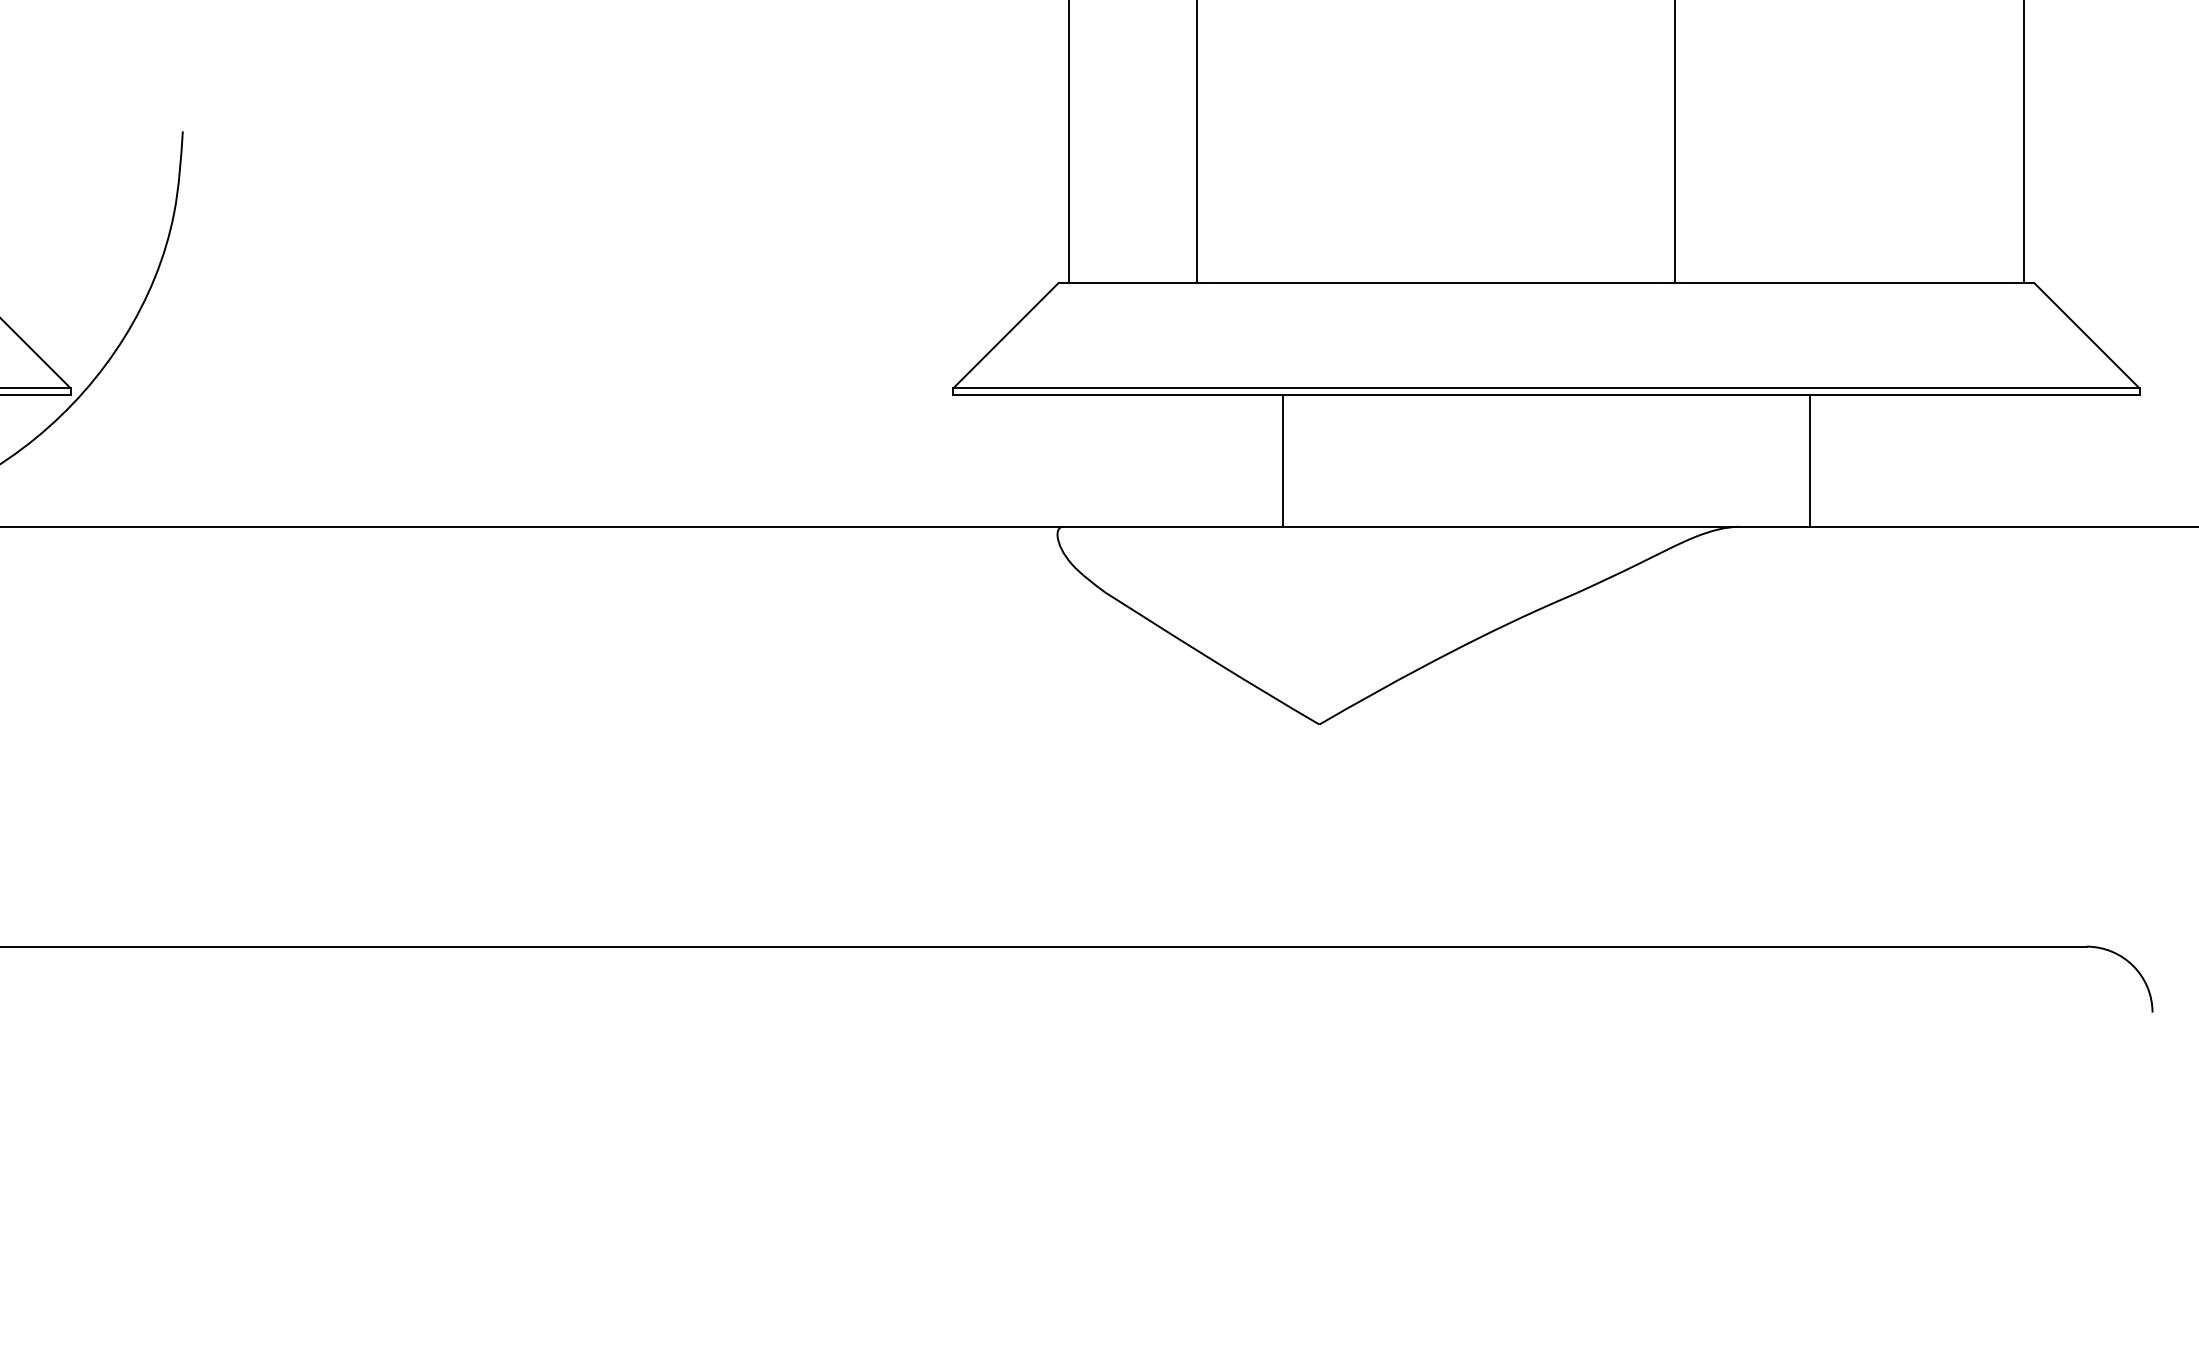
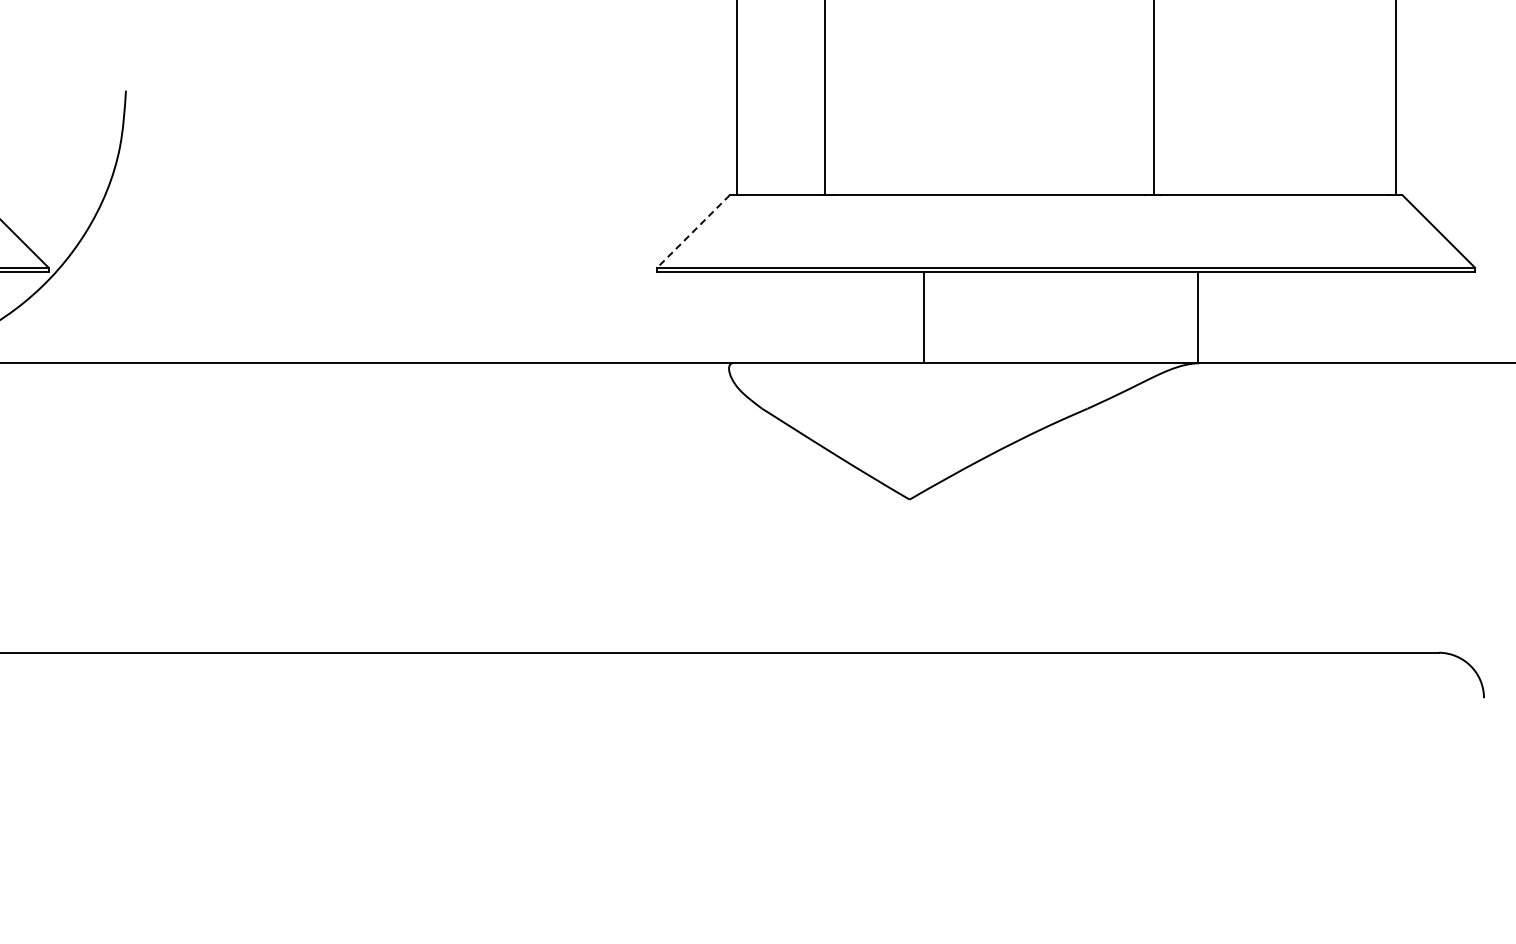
line: (1005, 335) -> (693, 231), solid -> dashed
line: (1282, 460) -> (924, 317), moved
line: (1809, 460) -> (1197, 317), moved

